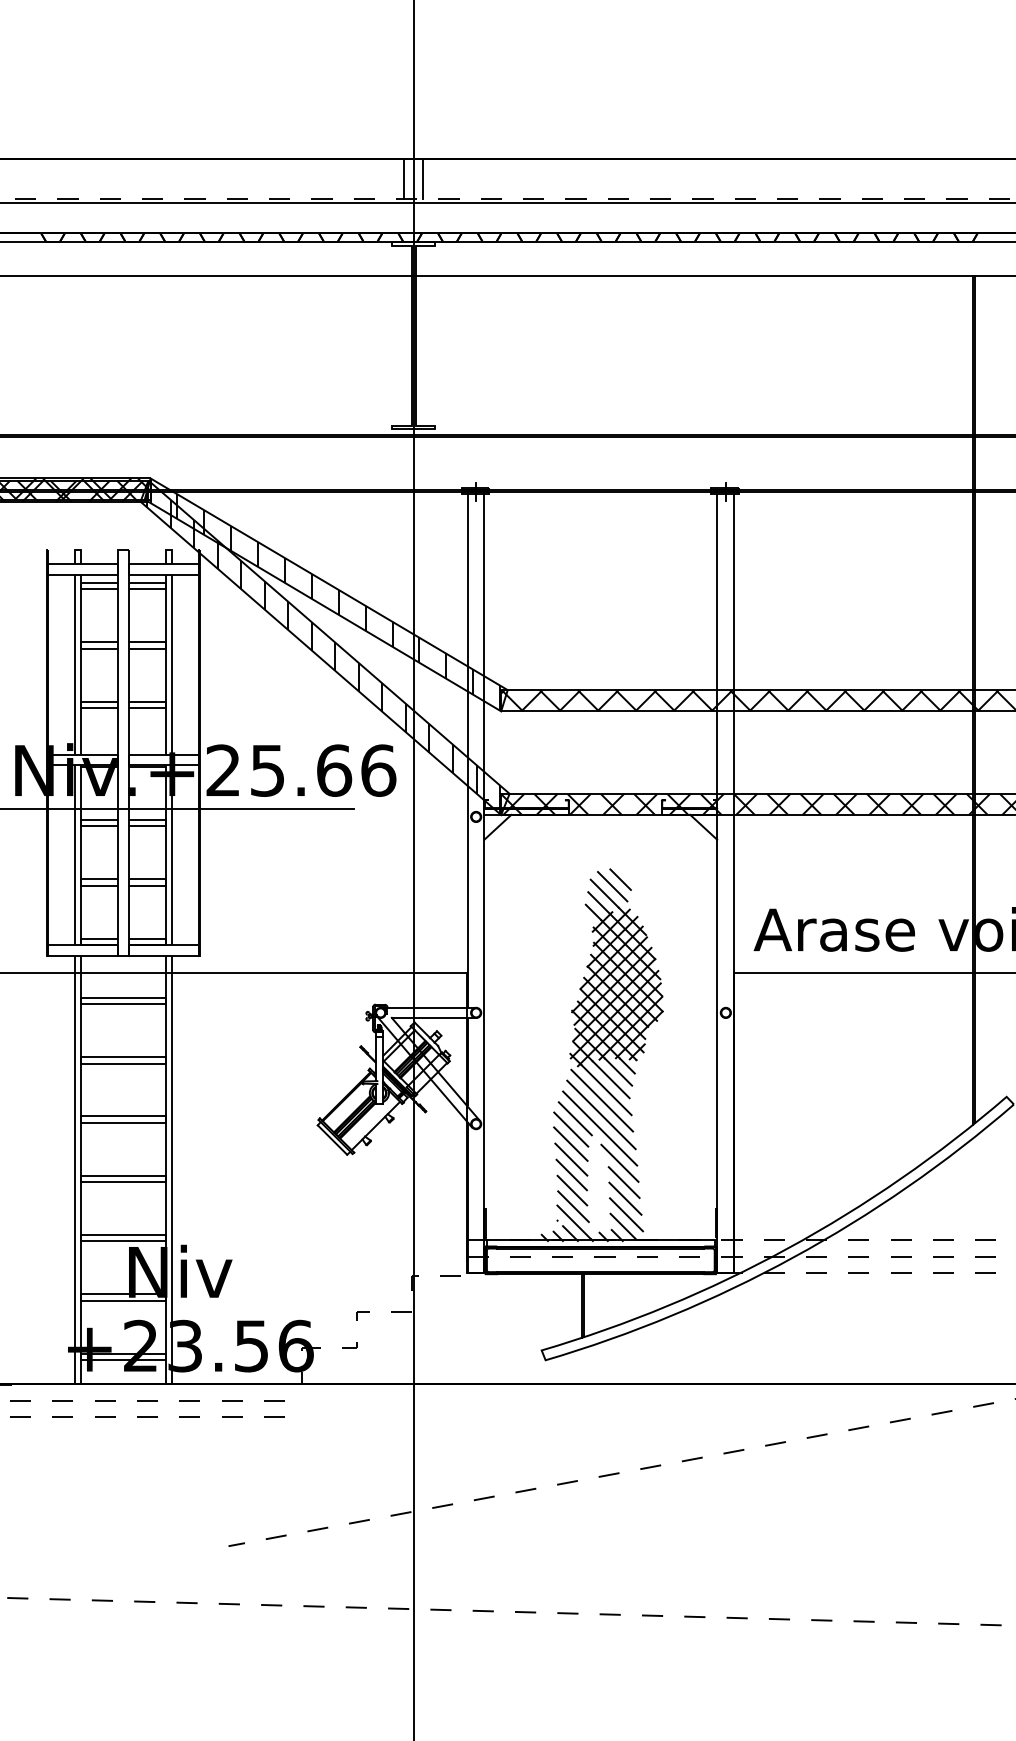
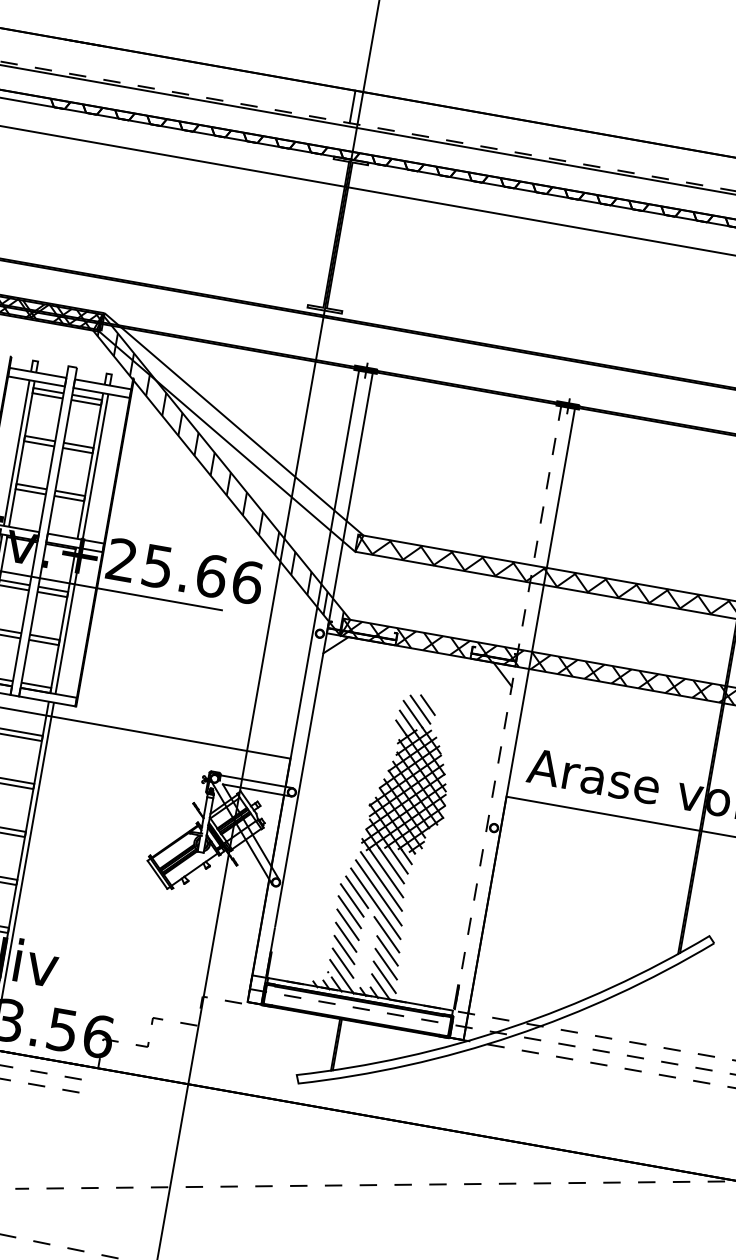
line: (423, 178) -> (368, 109), removed
hatch: (325, 594) -> (229, 432), removed
line: (717, 883) -> (505, 722), solid -> dashed

